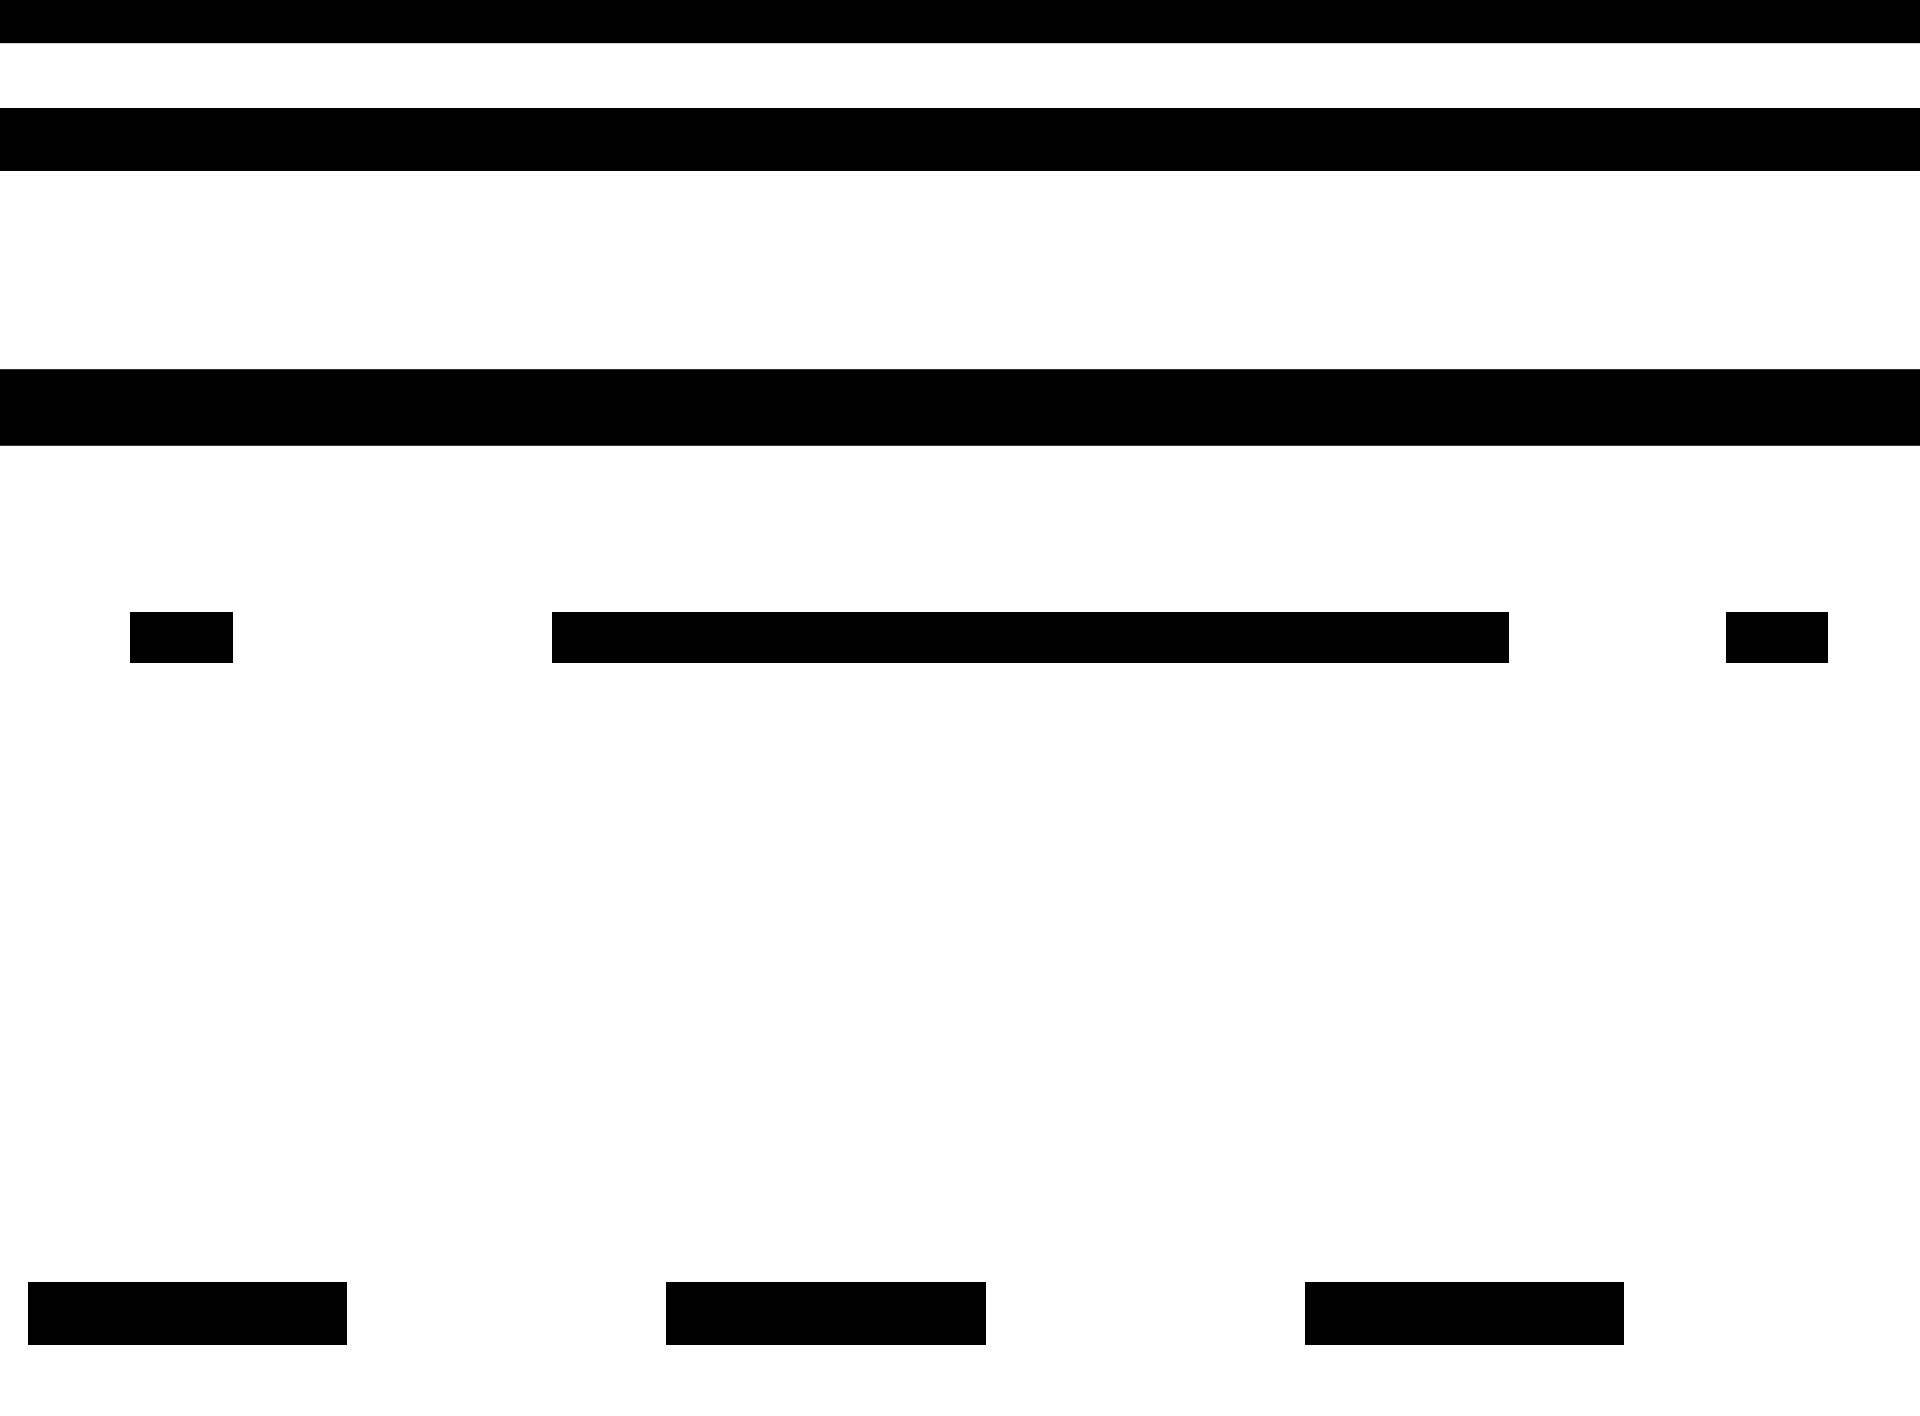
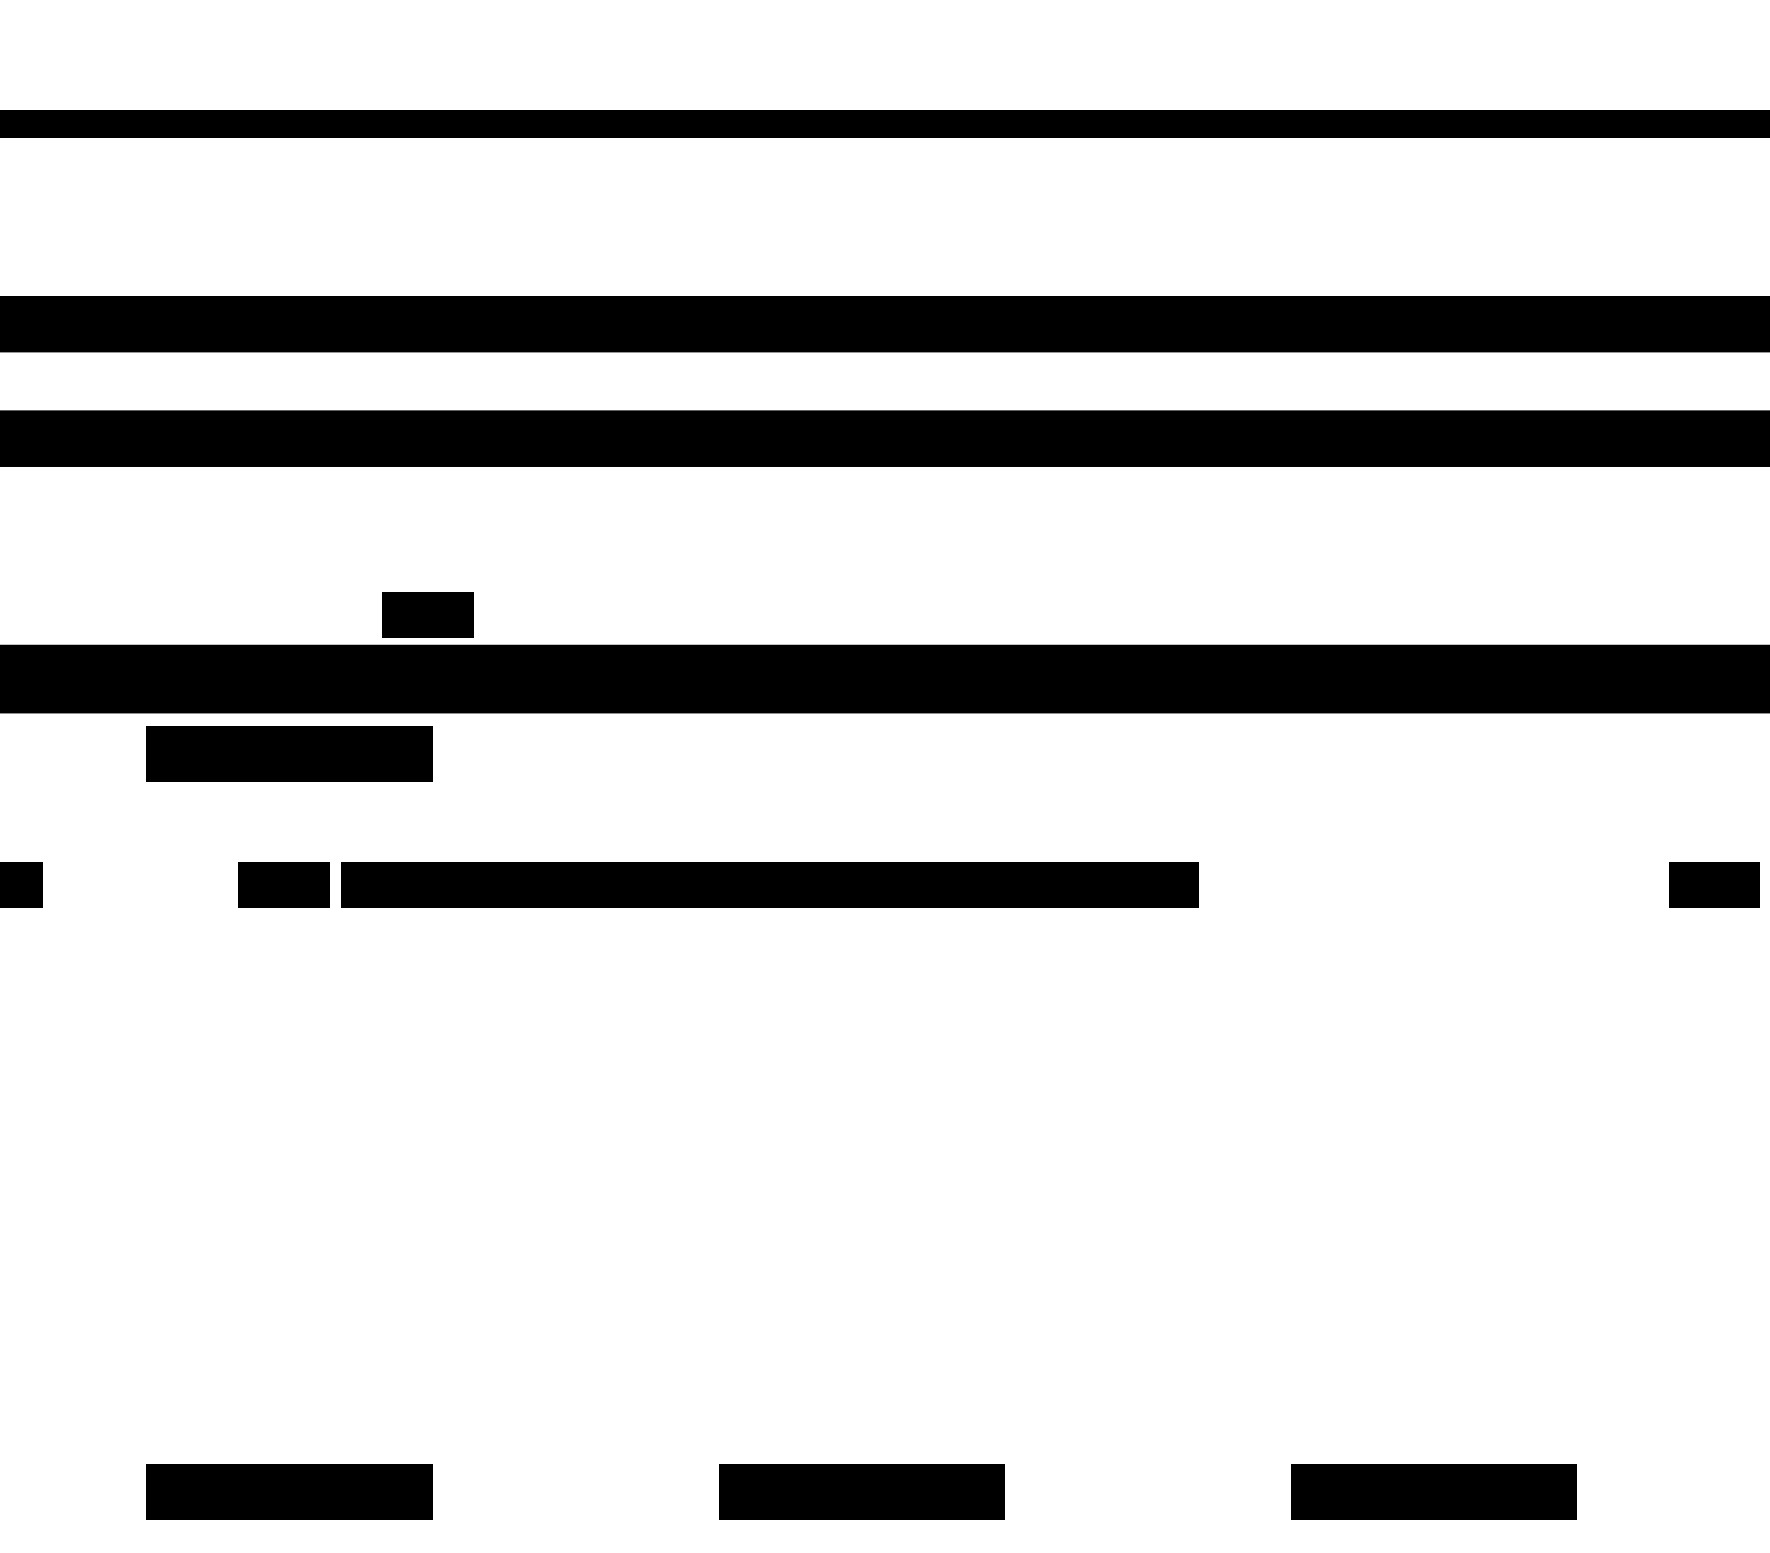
line: (341, 335) -> (427, 614), added
line: (187, 490) -> (289, 753), added
line: (1029, 636) -> (769, 884), moved

